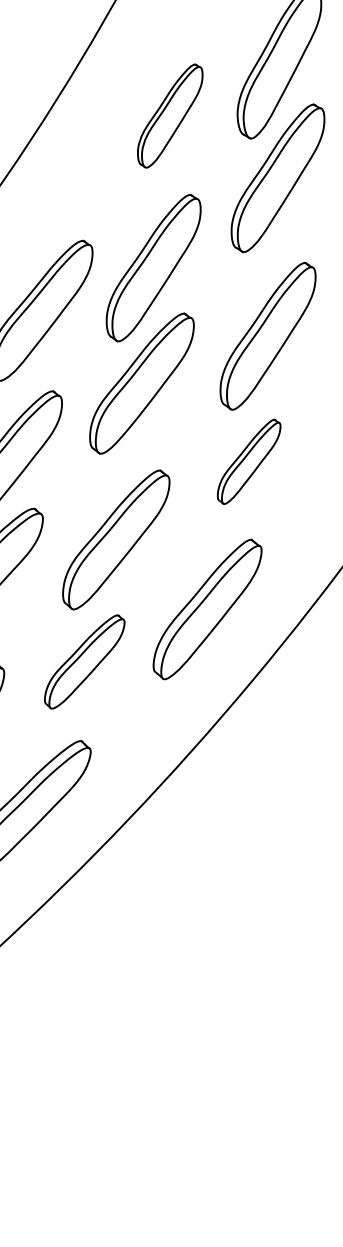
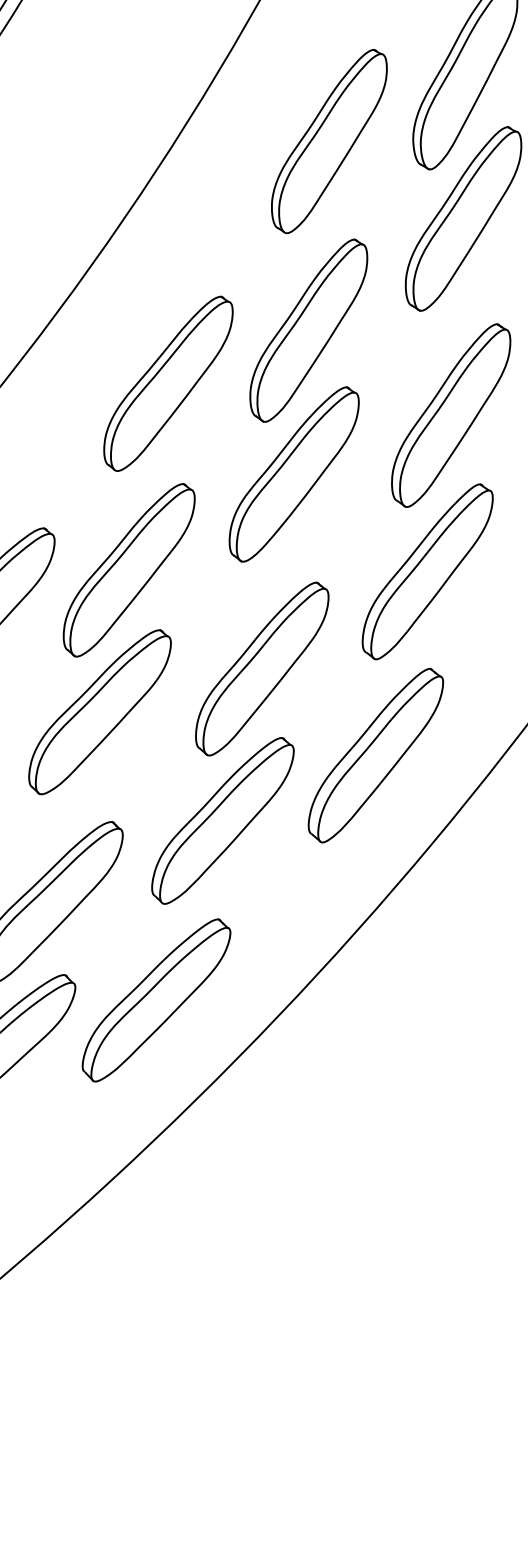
part: (170, 116) -> (329, 141), size x1.43
part: (249, 461) -> (427, 571), size x1.67
part: (84, 661) -> (222, 820), size x1.43

